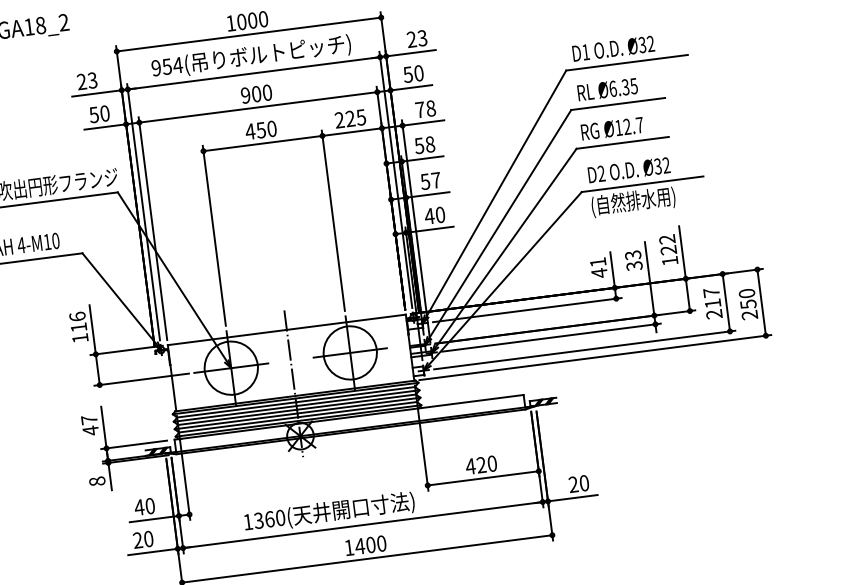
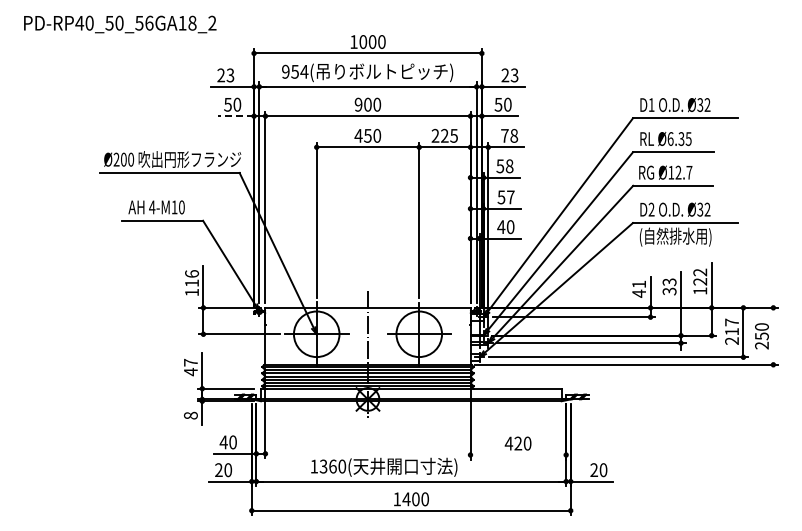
line: (105, 127) -> (236, 116), solid -> dashed
line: (761, 301) -> (773, 335), removed
line: (483, 478) -> (518, 455), removed

